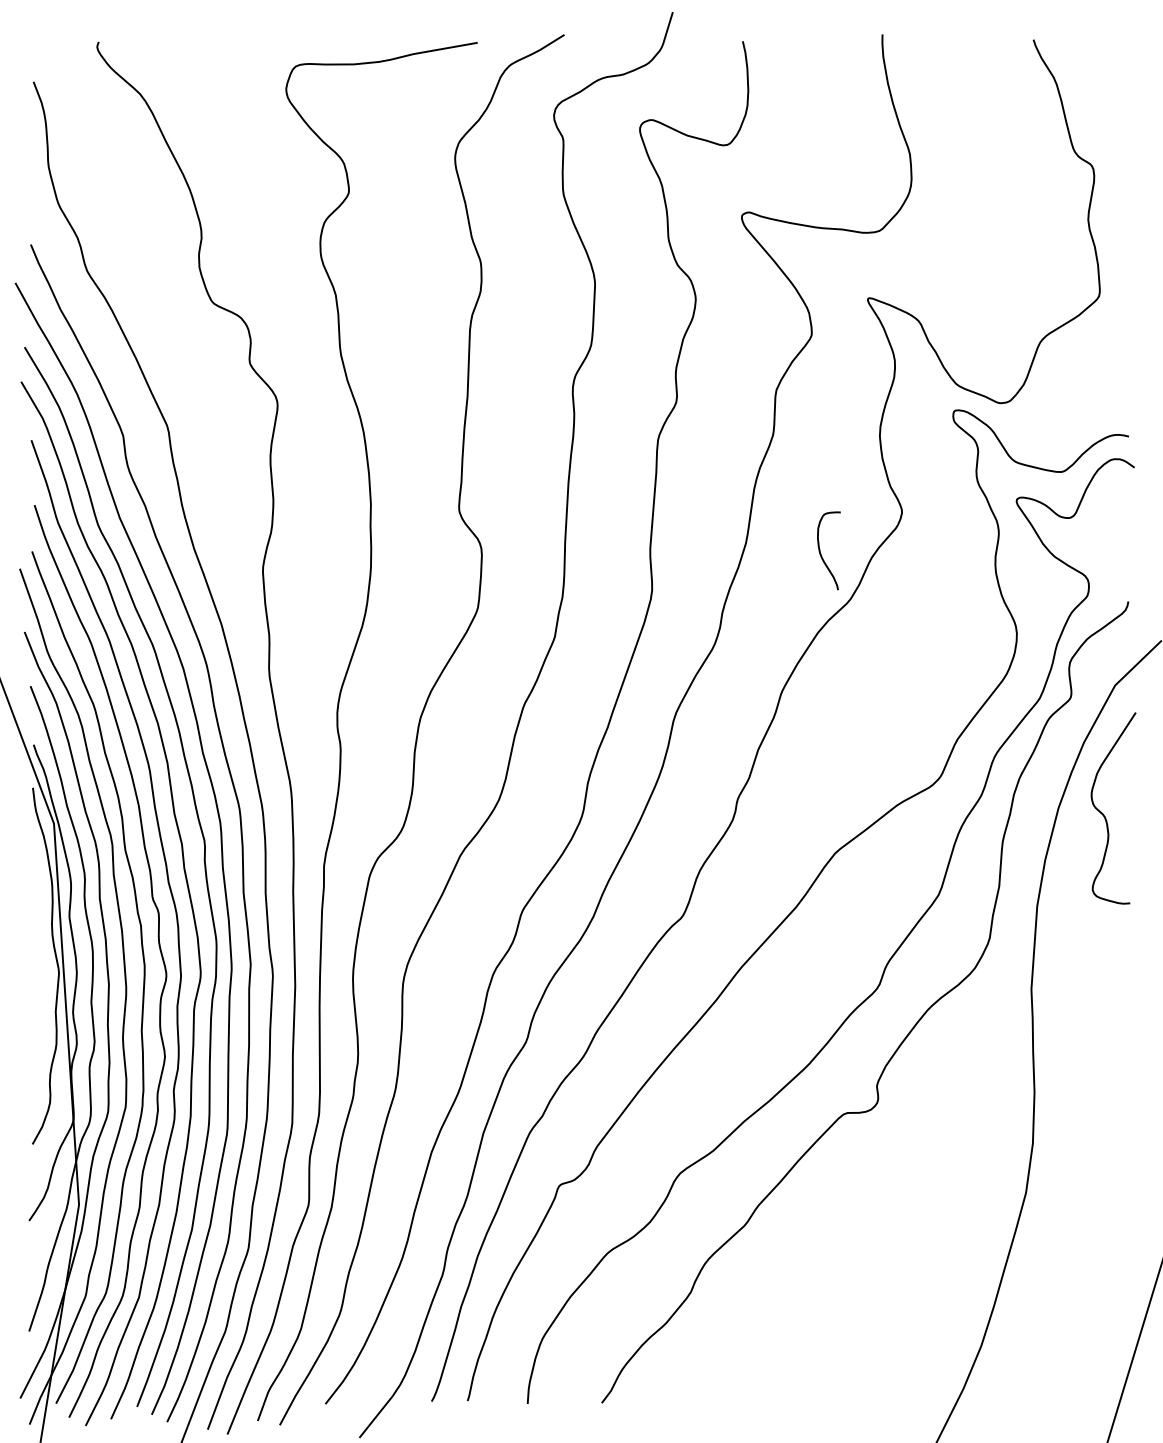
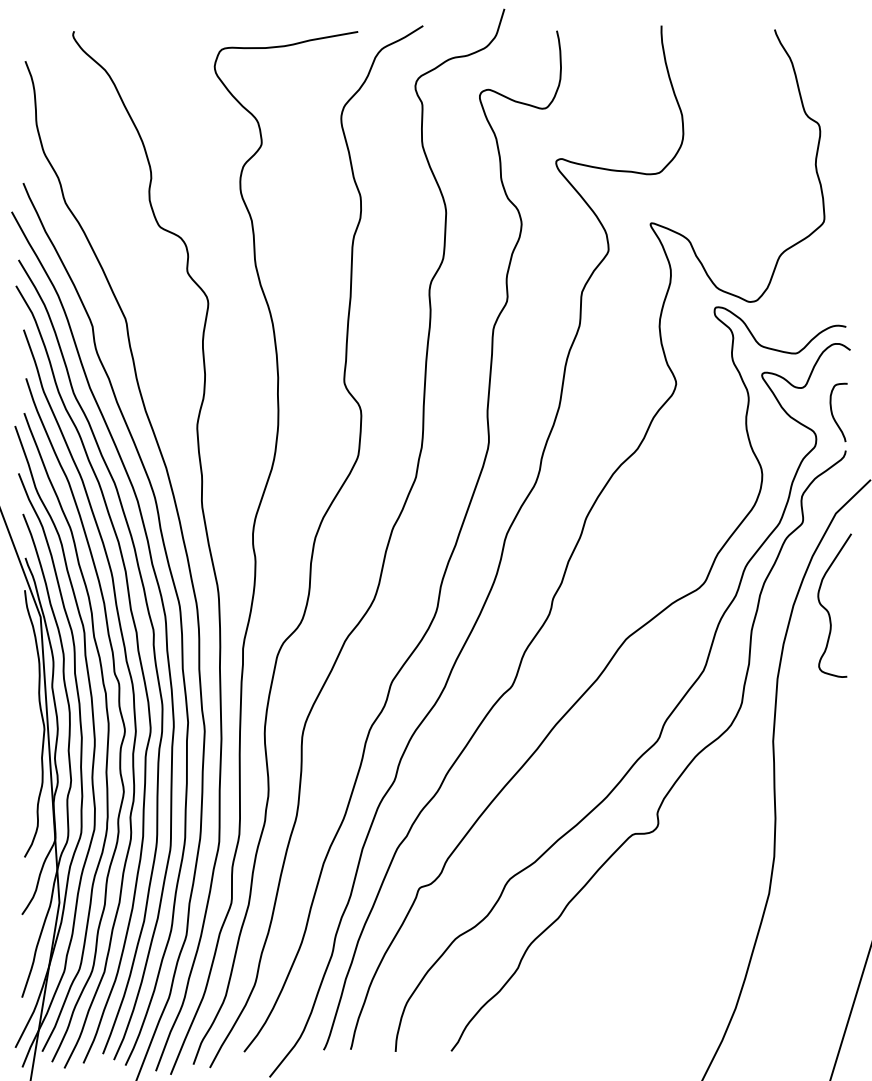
curve: (821, 553) -> (833, 414), moved

